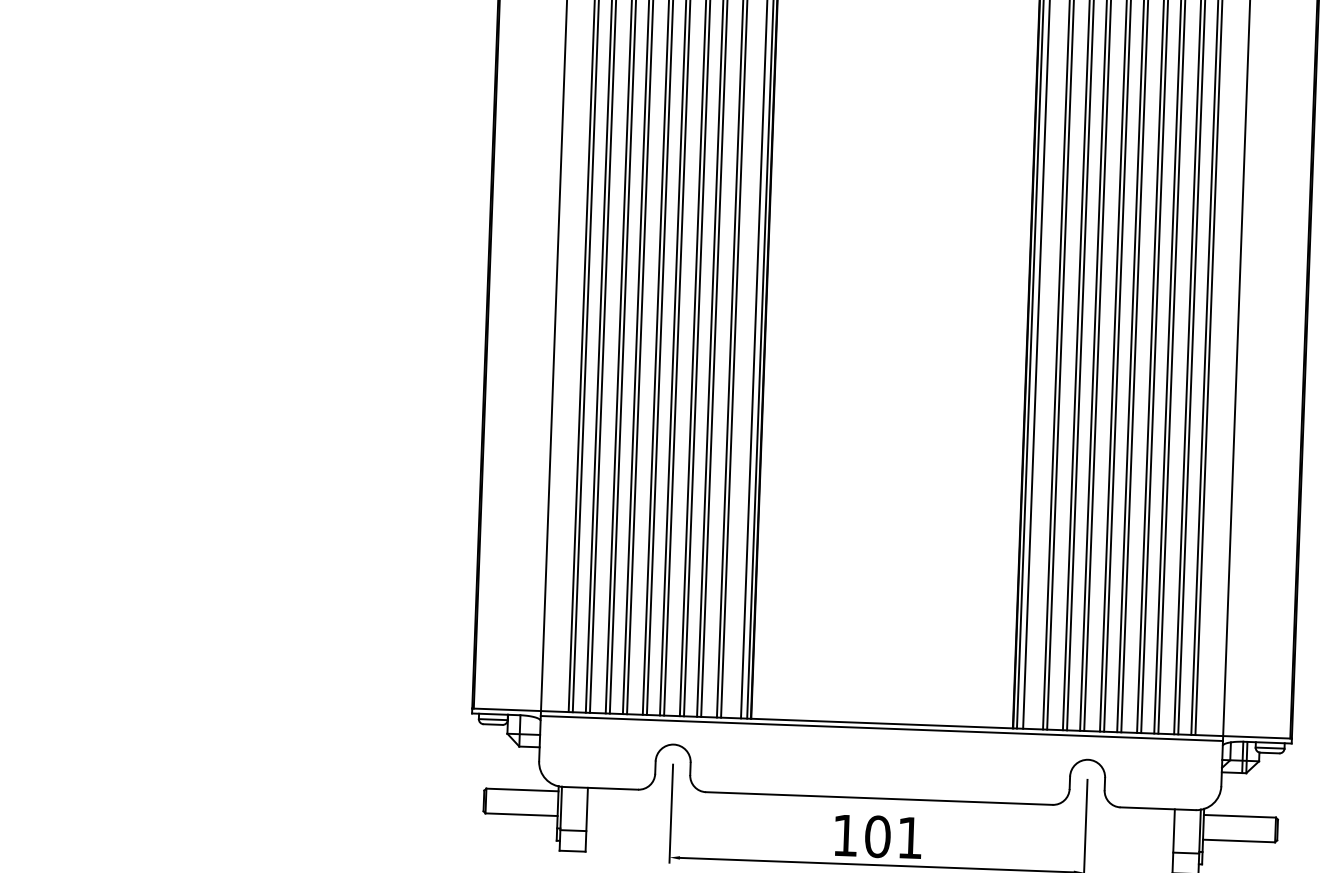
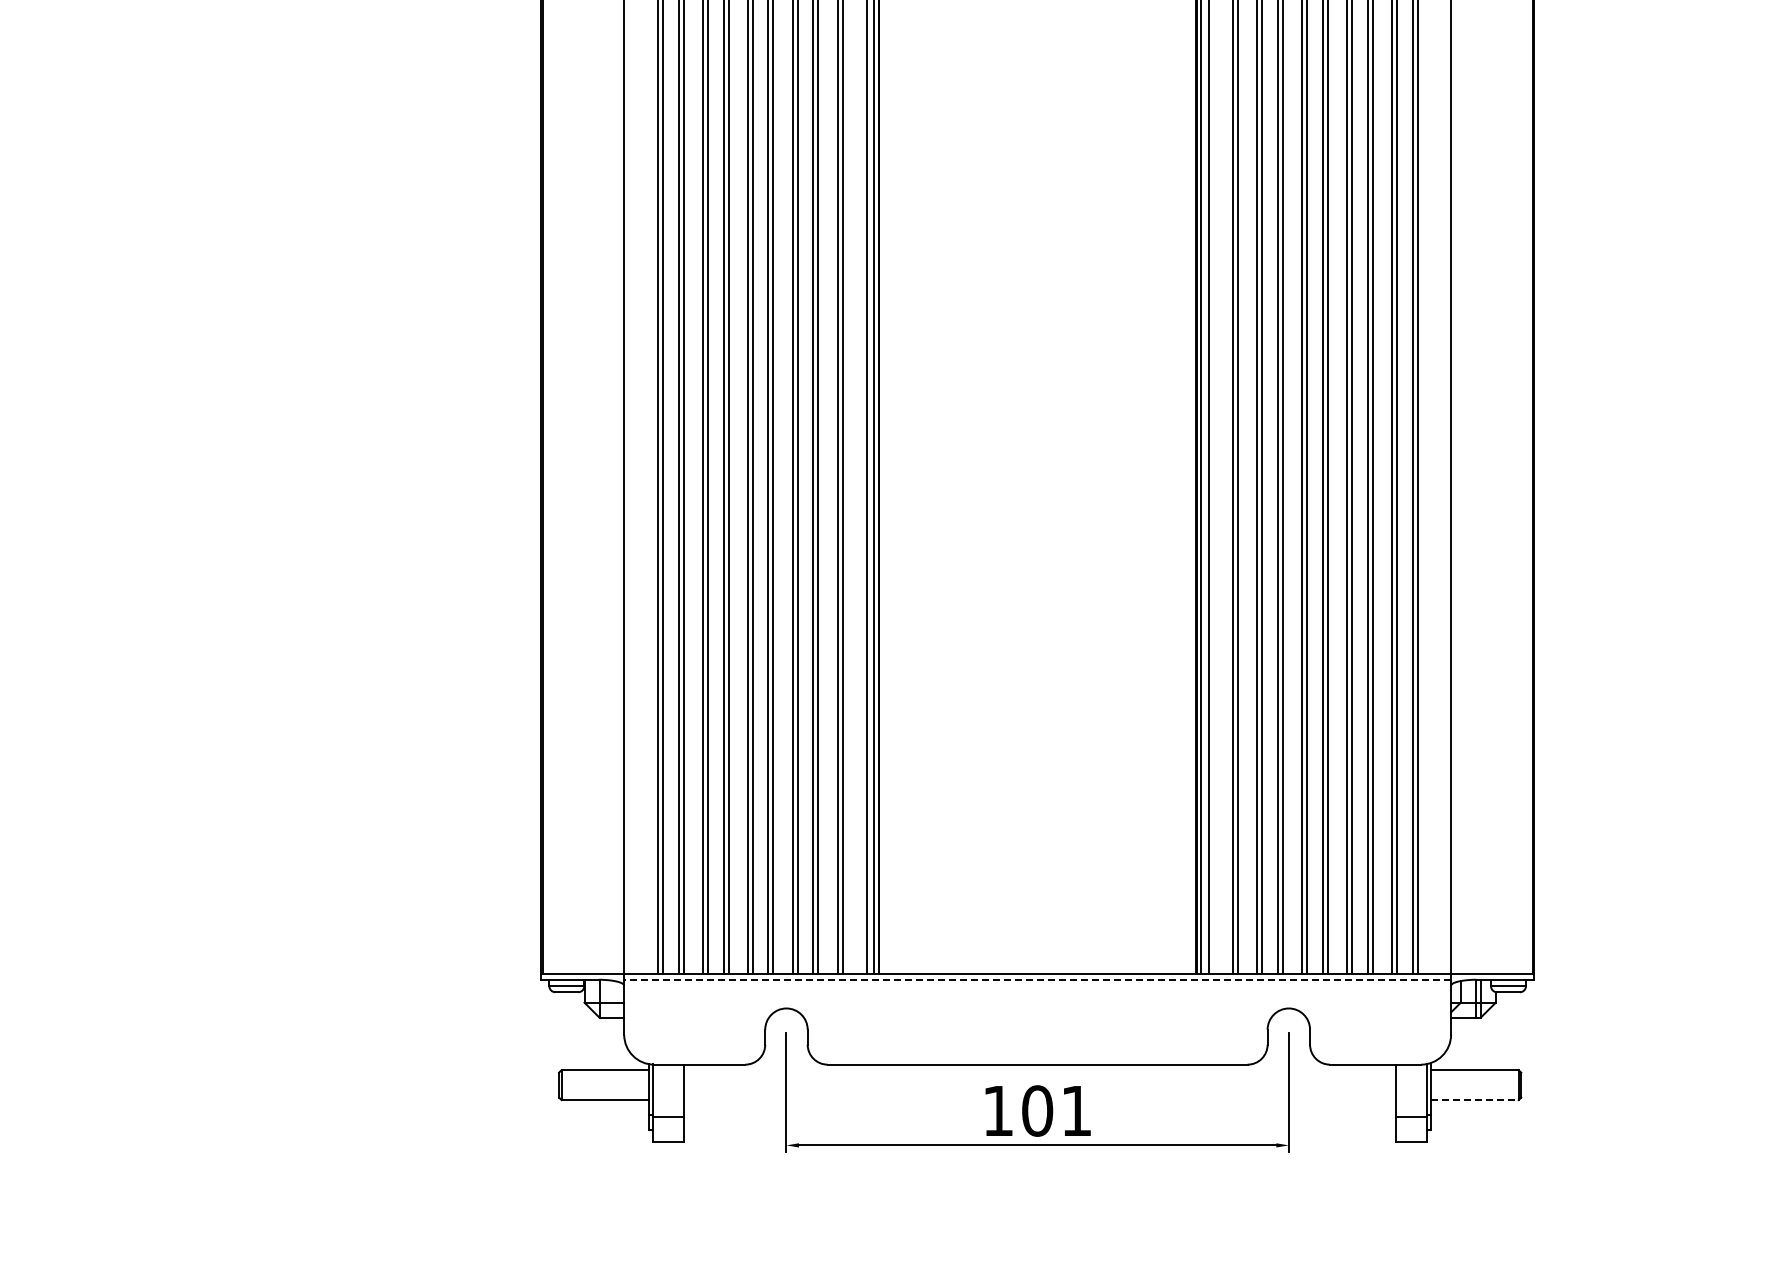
line: (881, 728) -> (1037, 979), solid -> dashed
line: (1239, 841) -> (1475, 1100), solid -> dashed

